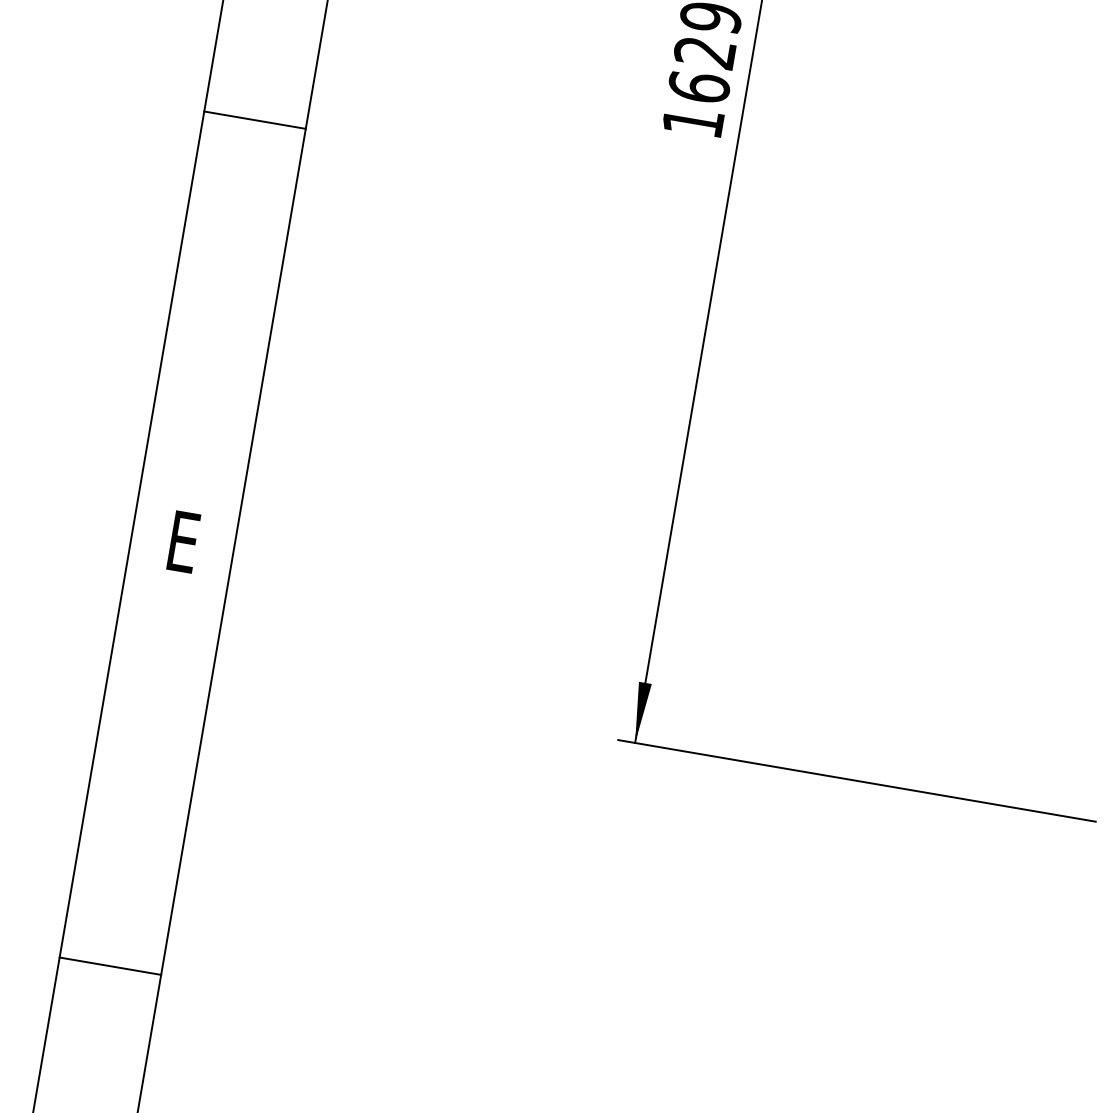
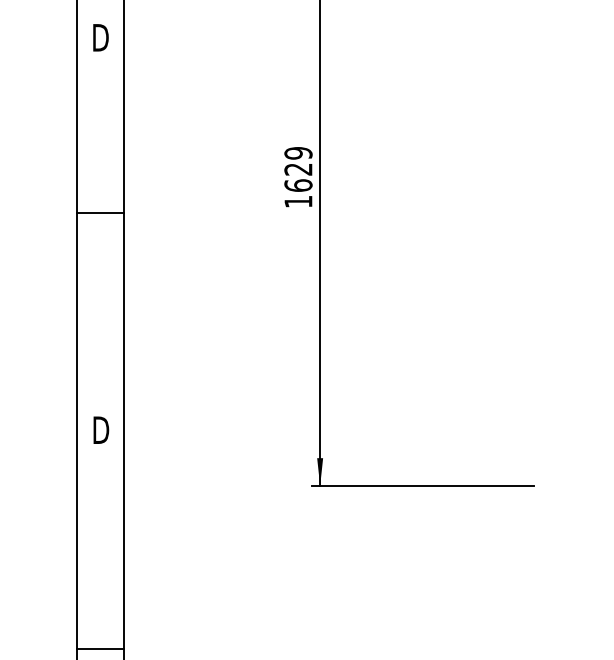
line: (254, 119) -> (100, 212), moved
text: (184, 540) -> (101, 429), E -> D
line: (109, 966) -> (100, 649), moved

